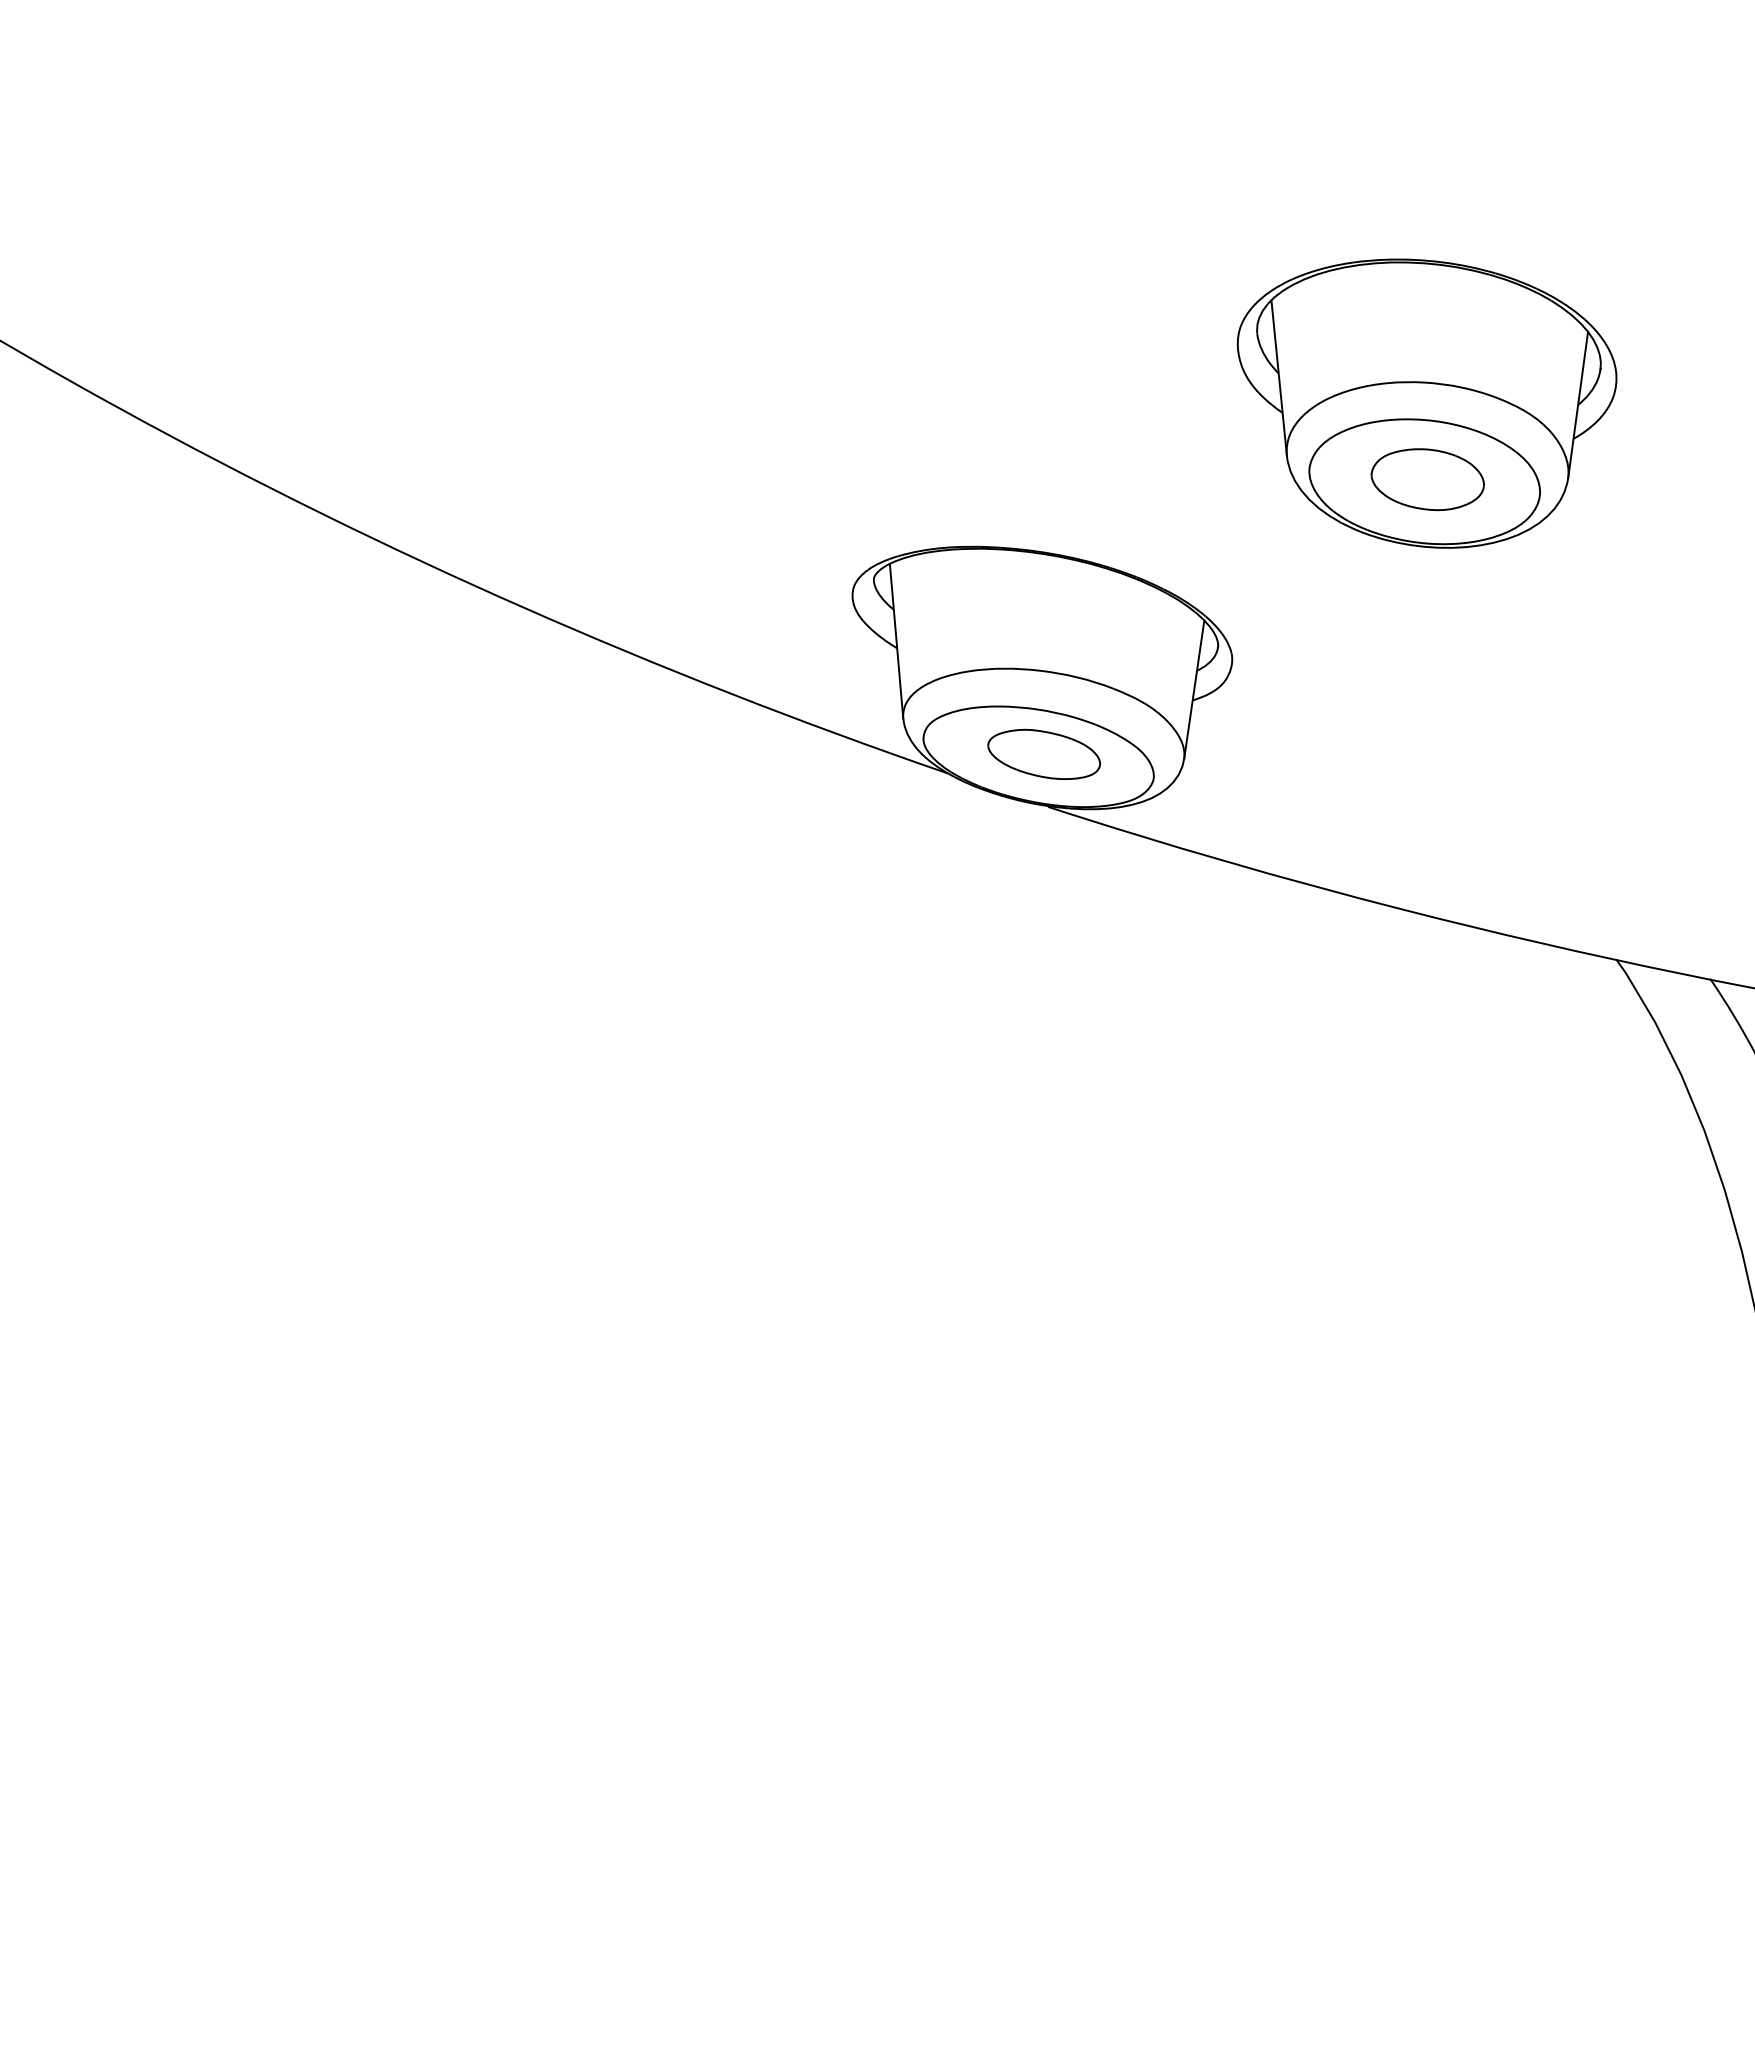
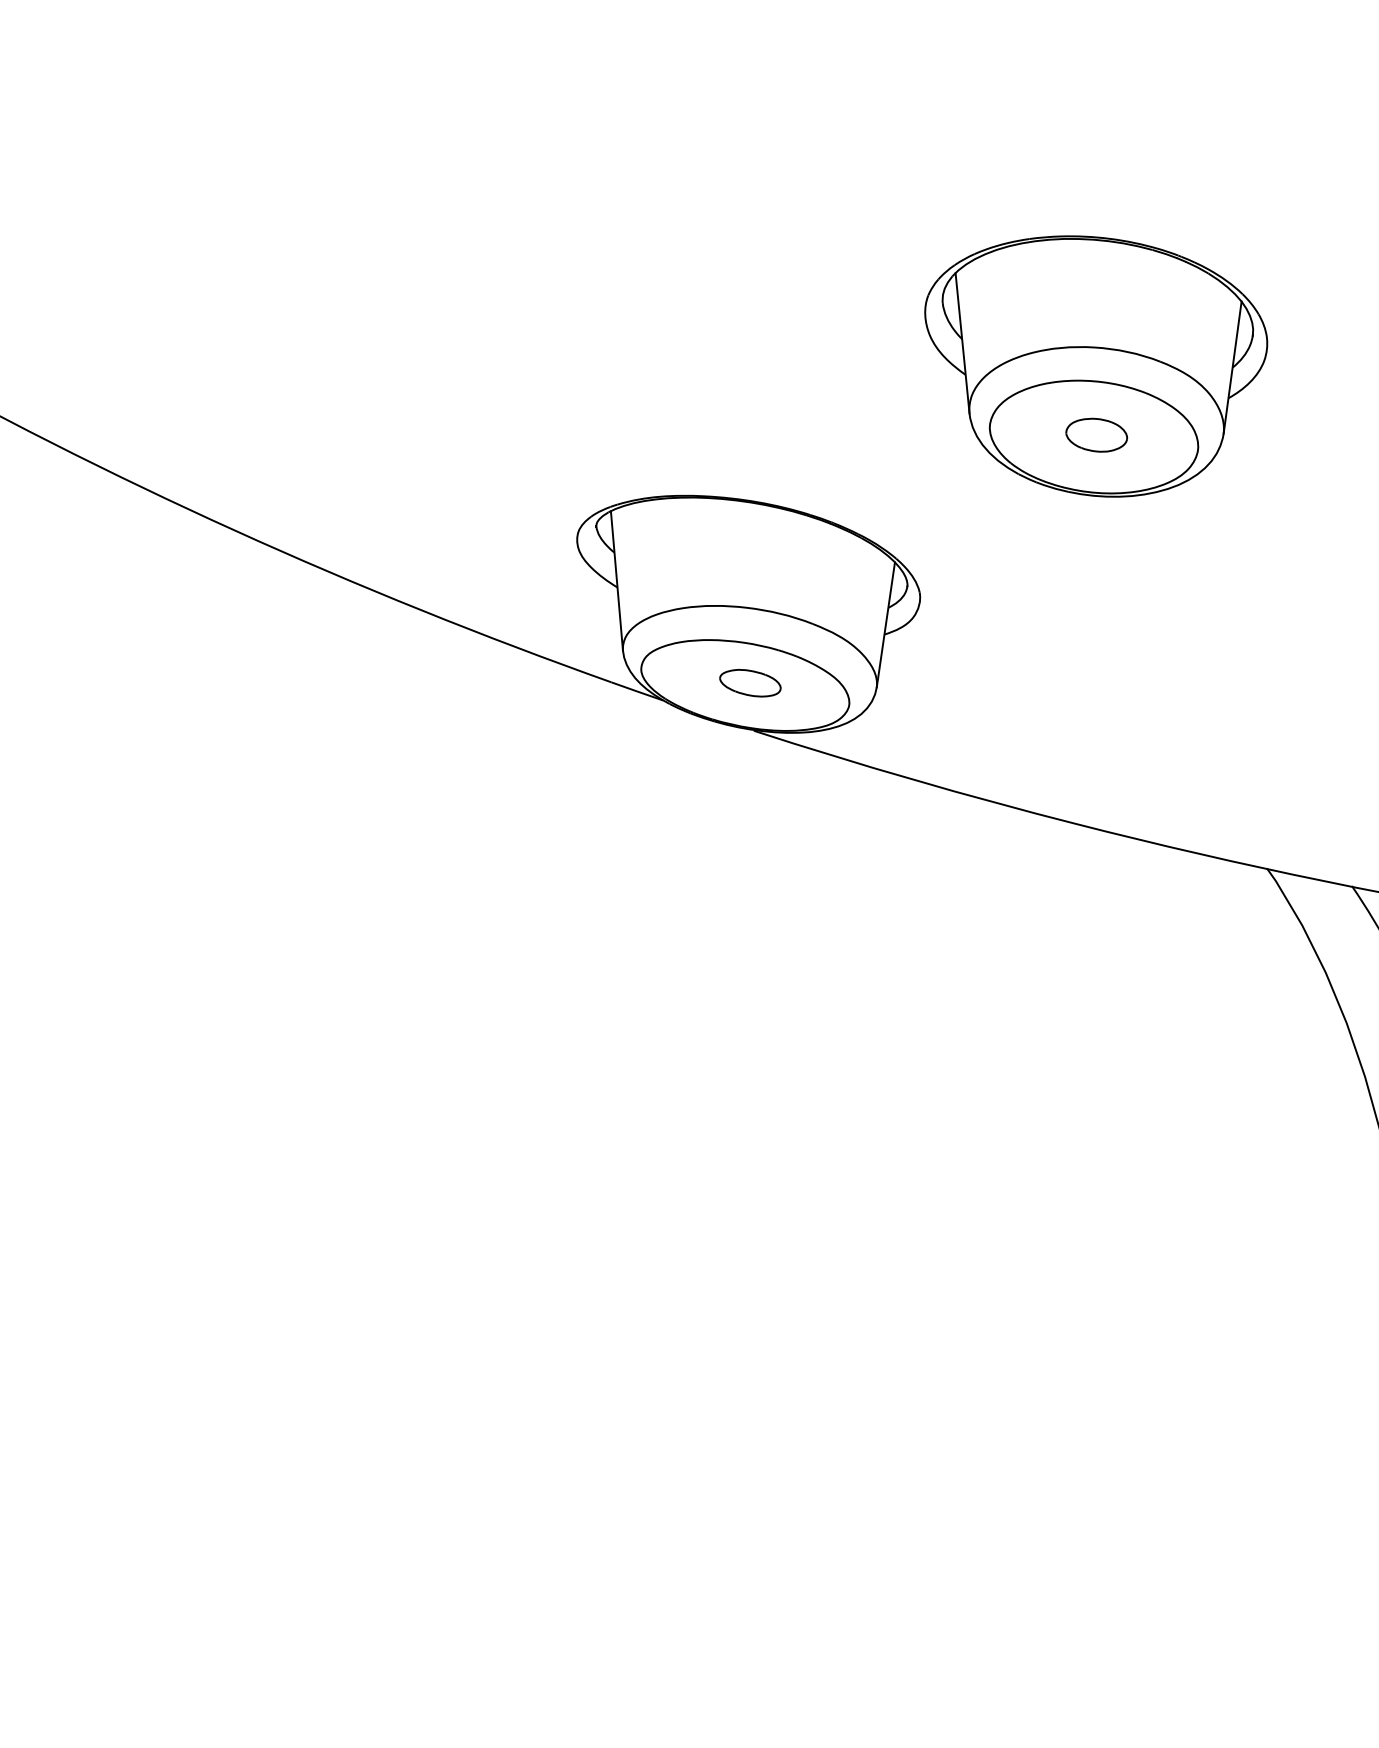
part: (1427, 479) -> (1096, 435), size x0.6
part: (1044, 753) -> (750, 682), size x0.6

